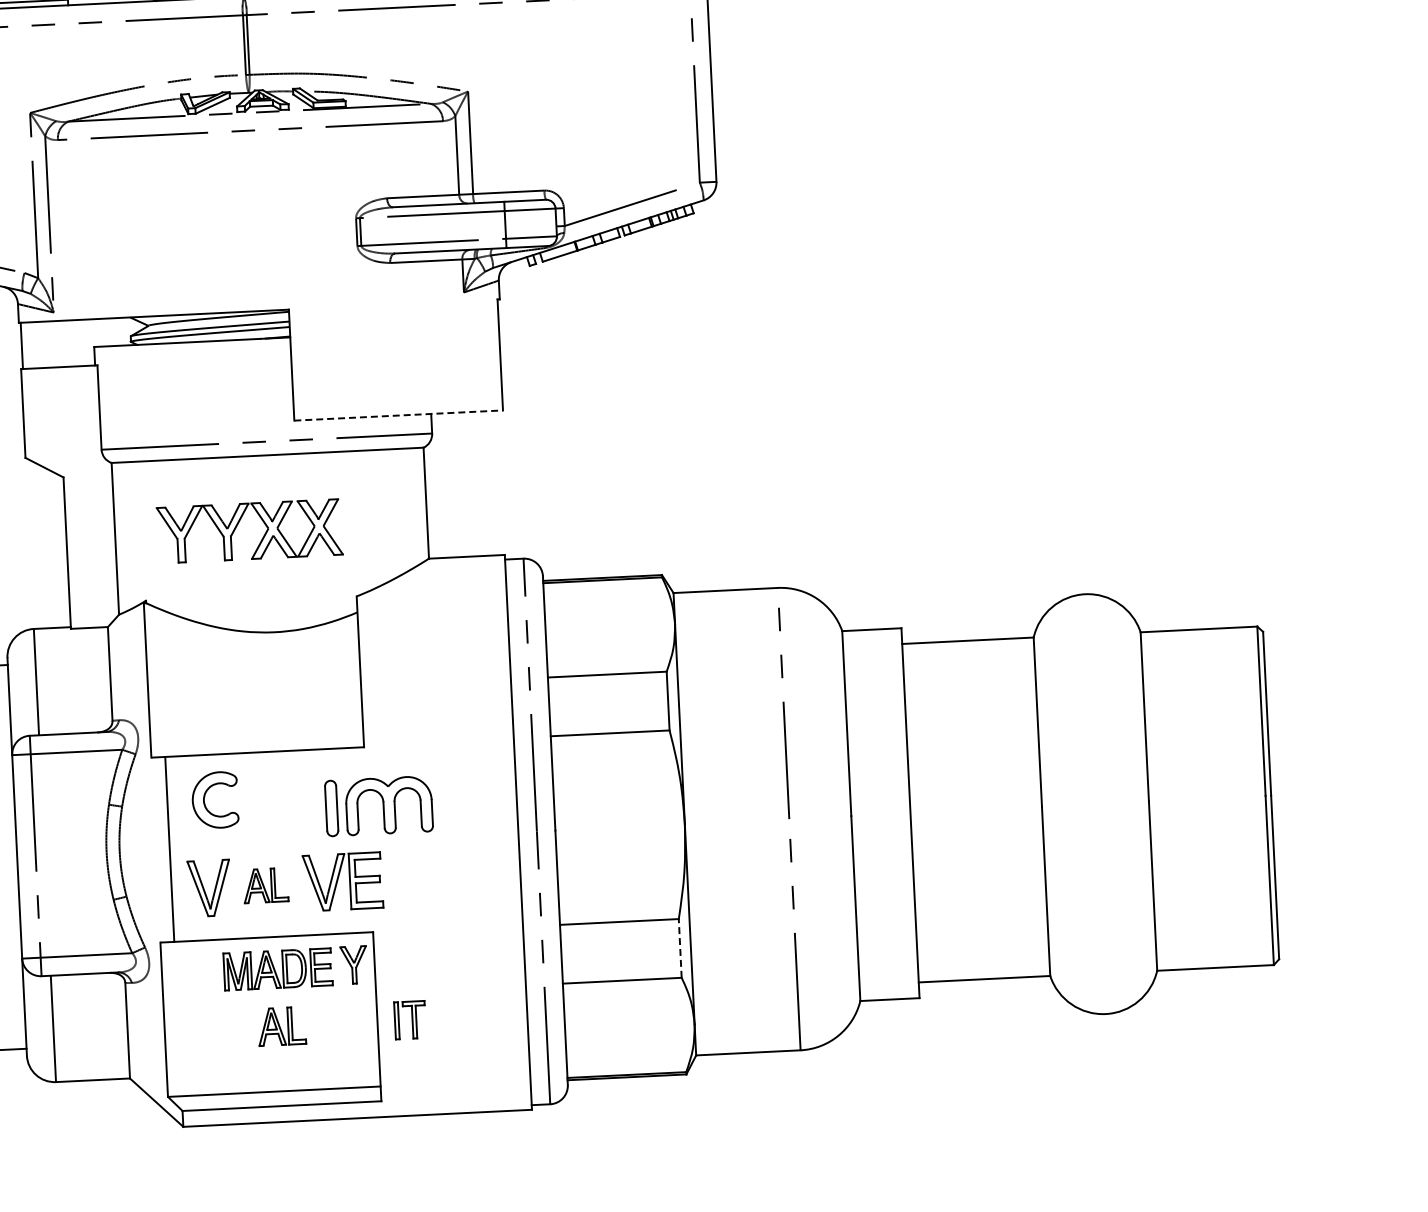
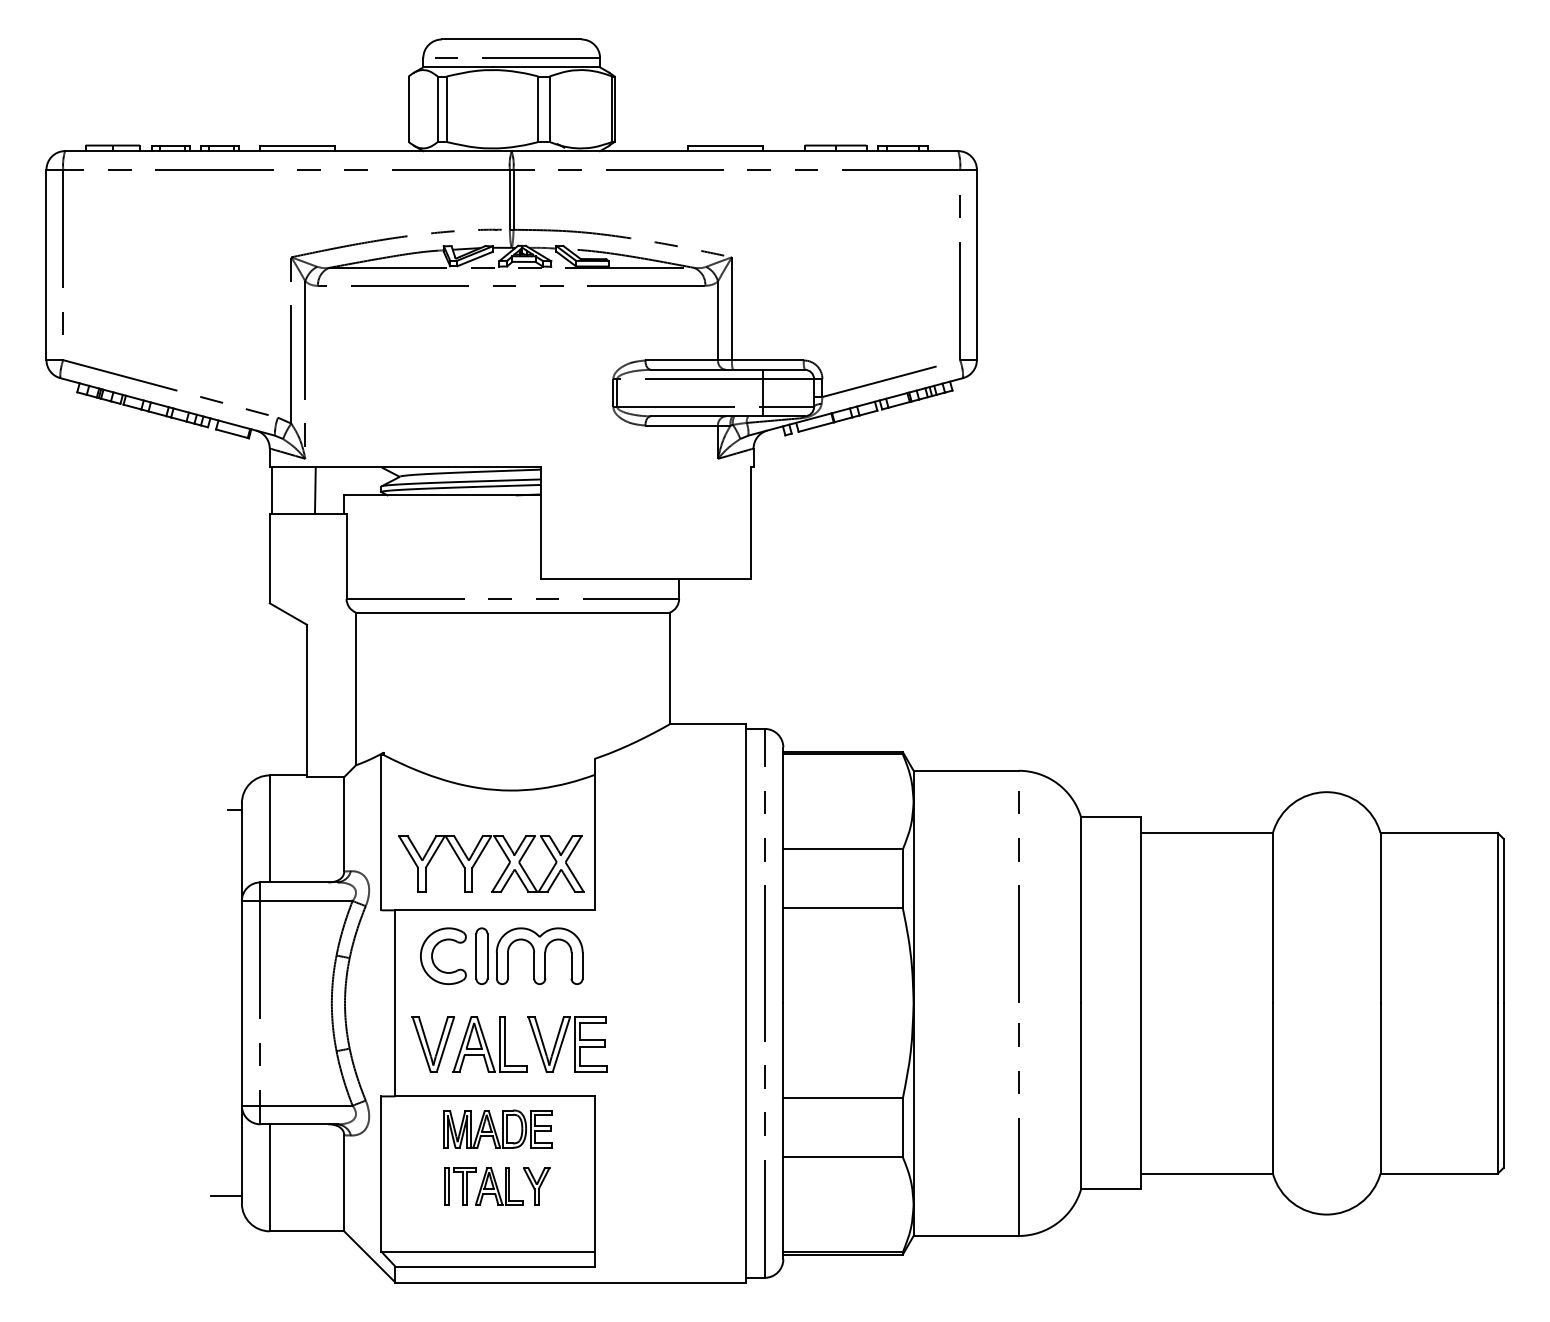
line: (64, 343) -> (314, 490), added
line: (398, 415) -> (646, 579), dashed -> solid
part: (238, 524) -> (480, 856), moved
part: (378, 805) -> (529, 955), moved
part: (265, 885) -> (489, 1044), size x1.67
line: (679, 948) -> (902, 1127), dashed -> solid
part: (353, 965) -> (536, 1186), moved
part: (410, 1020) -> (460, 1186), moved

